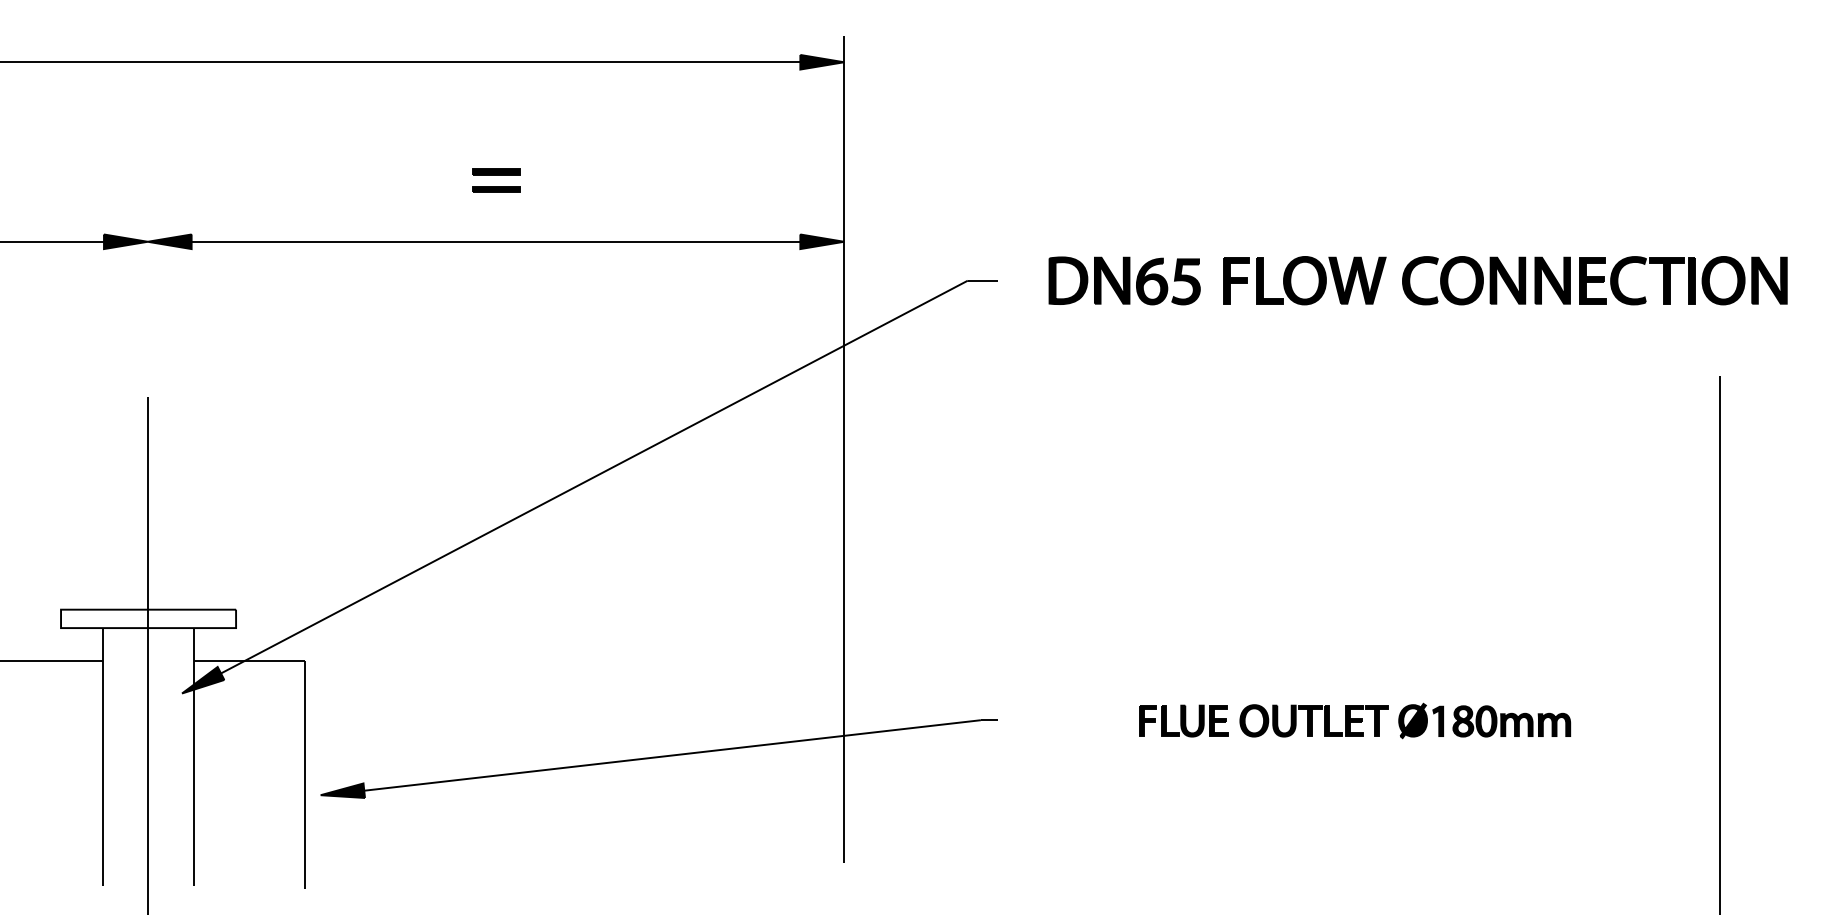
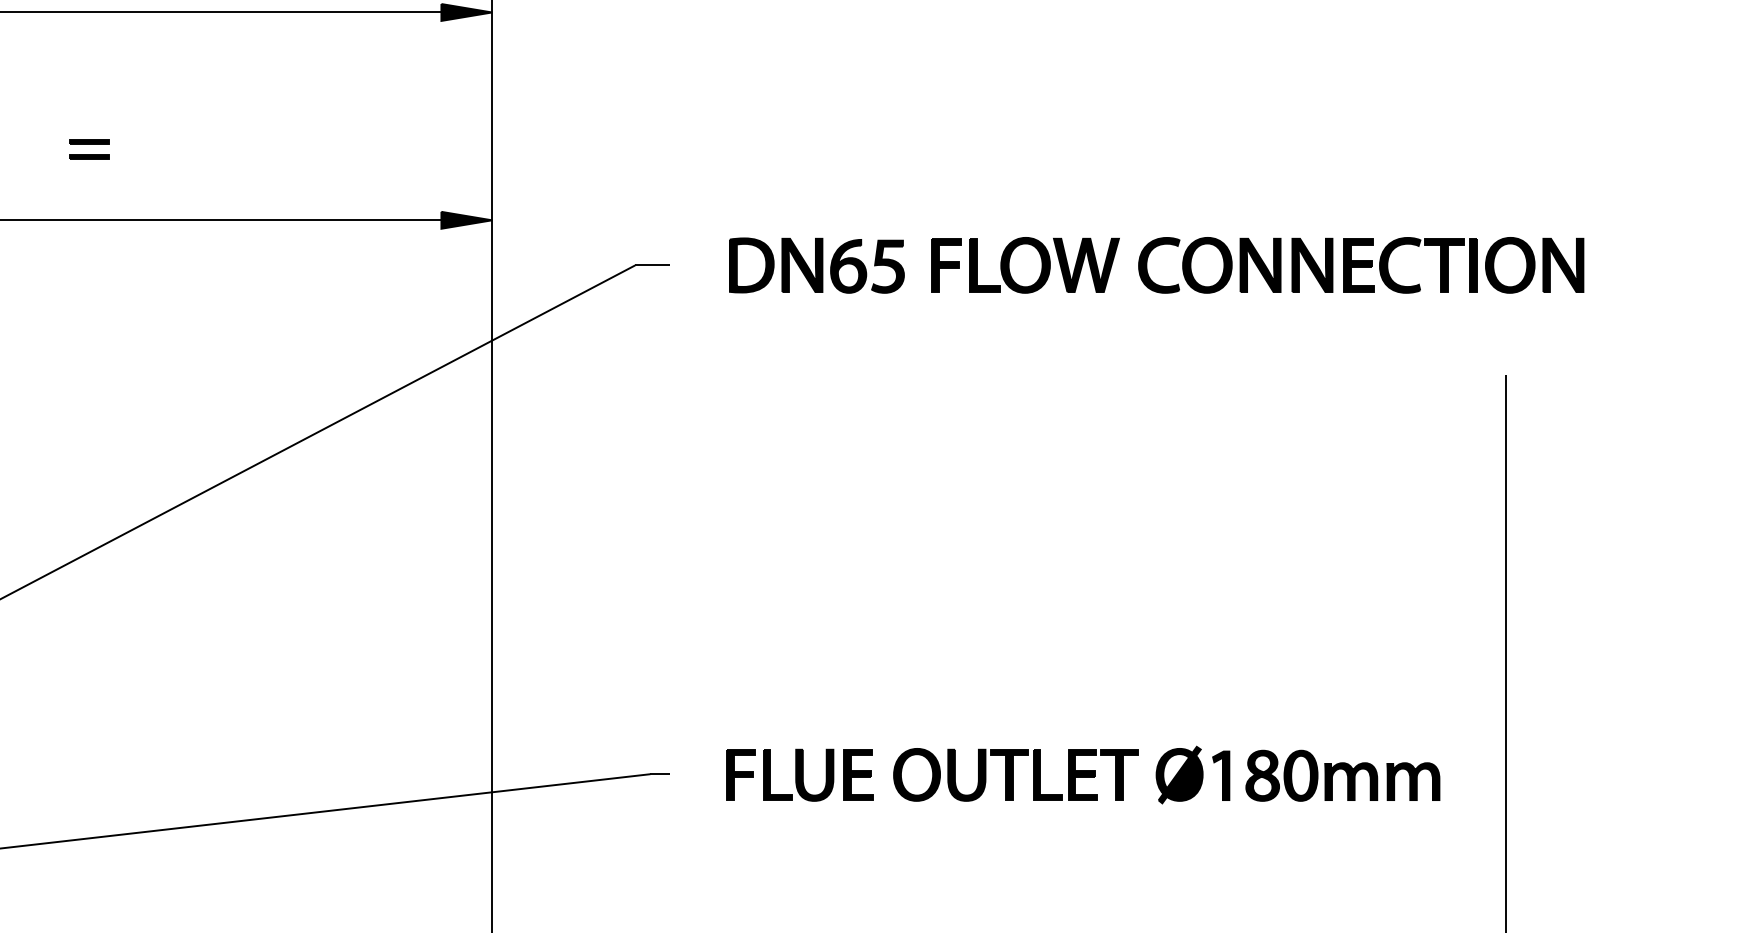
part: (496, 180) -> (89, 149), size x0.71
part: (1354, 720) -> (1082, 774), size x1.43

